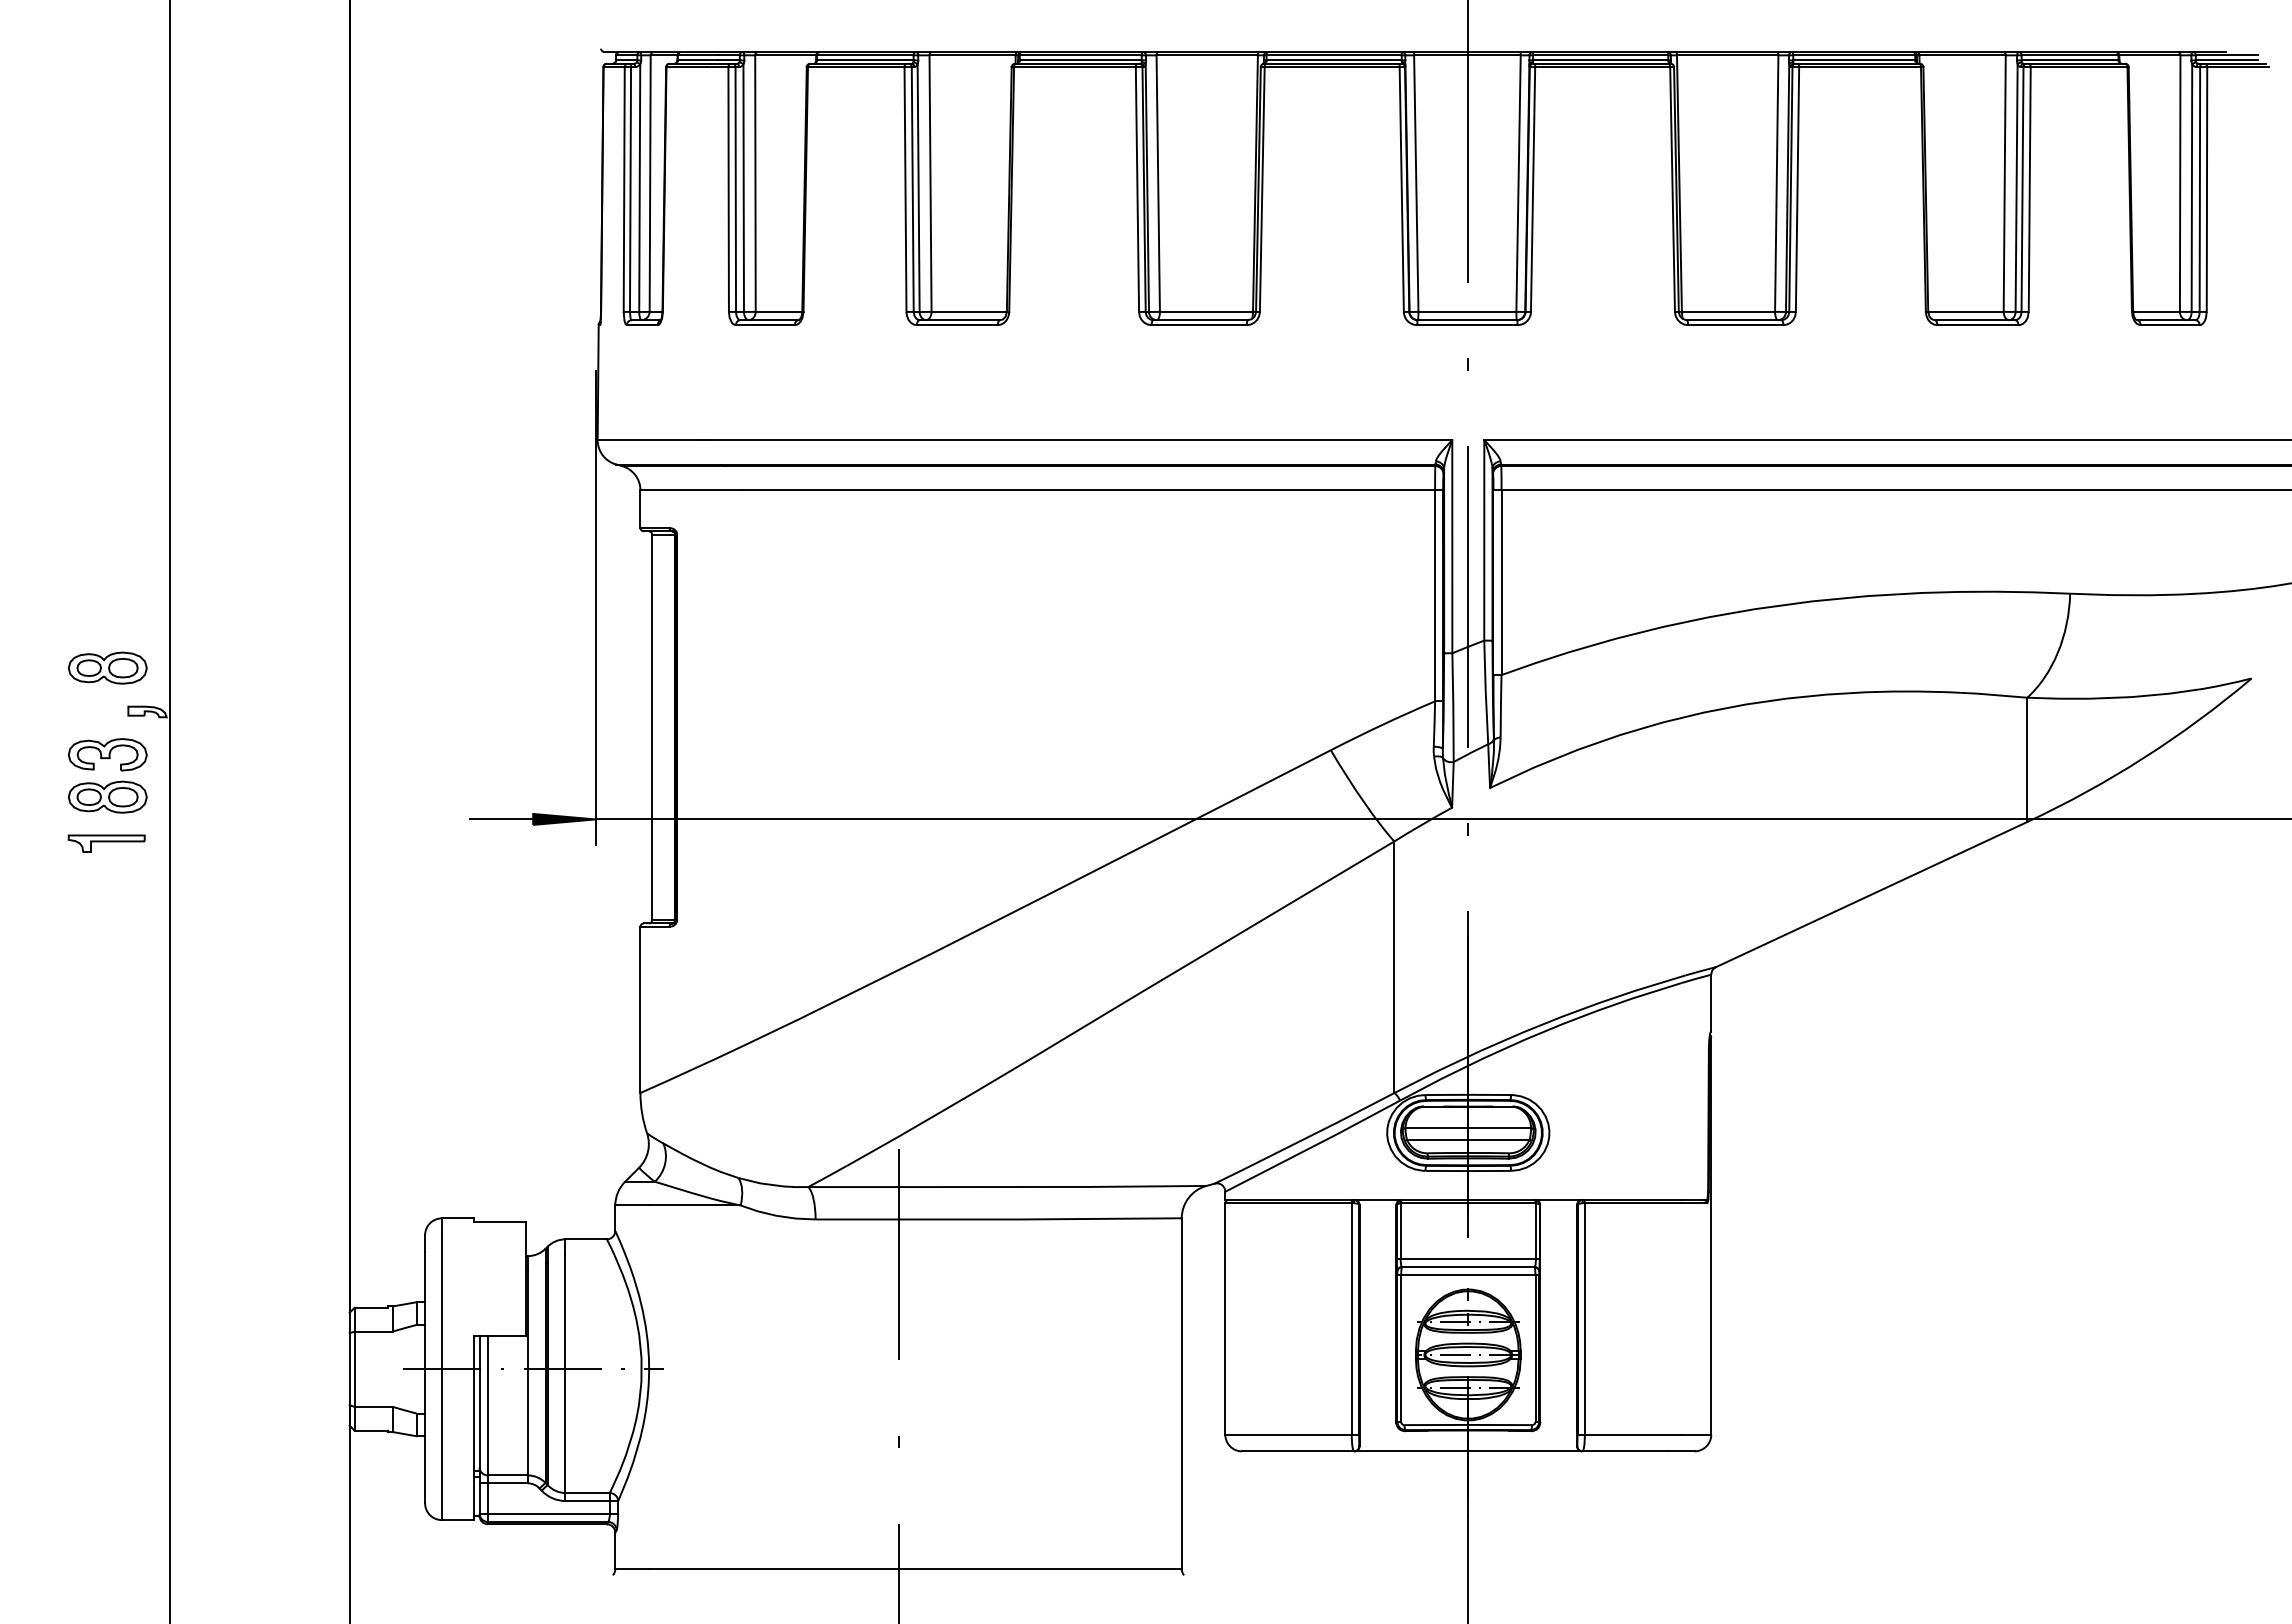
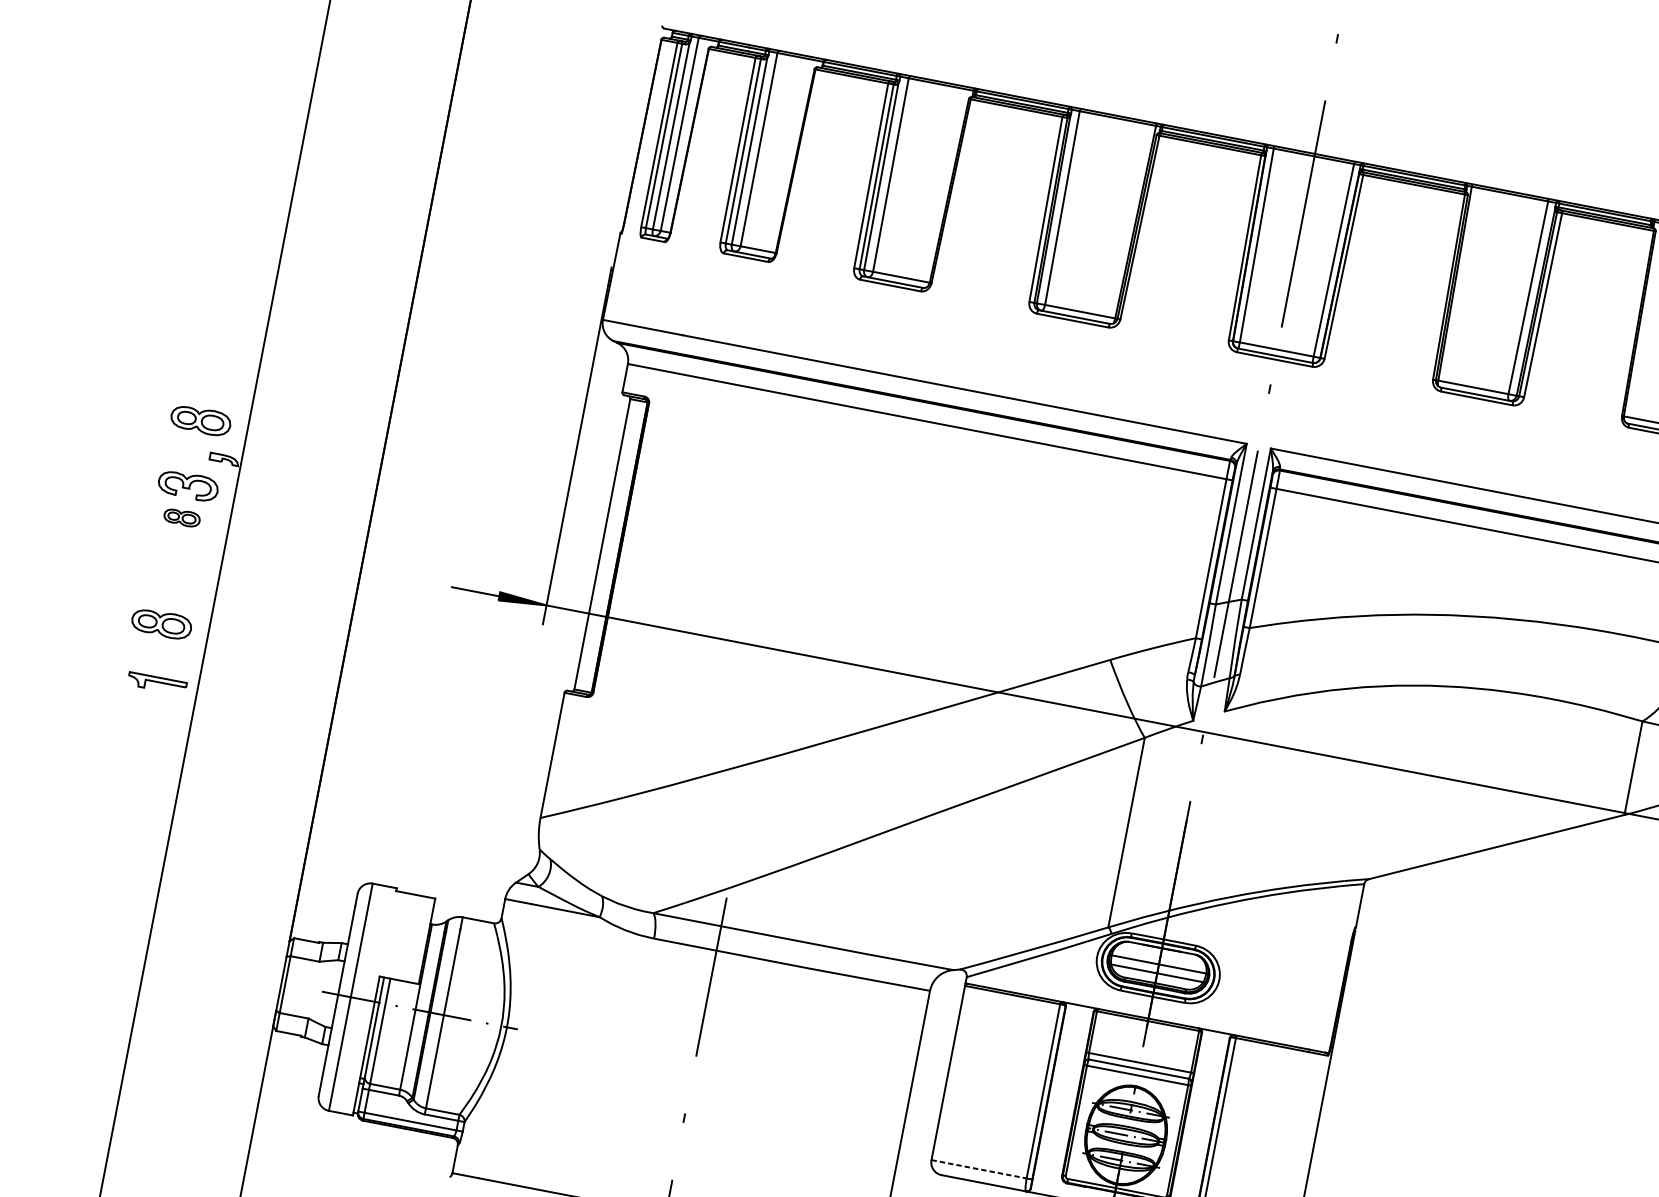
part: (107, 796) -> (182, 517), size x0.6
part: (106, 843) -> (157, 683), moved
part: (107, 937) -> (161, 623), added
line: (1288, 1434) -> (979, 1169), solid -> dashed

